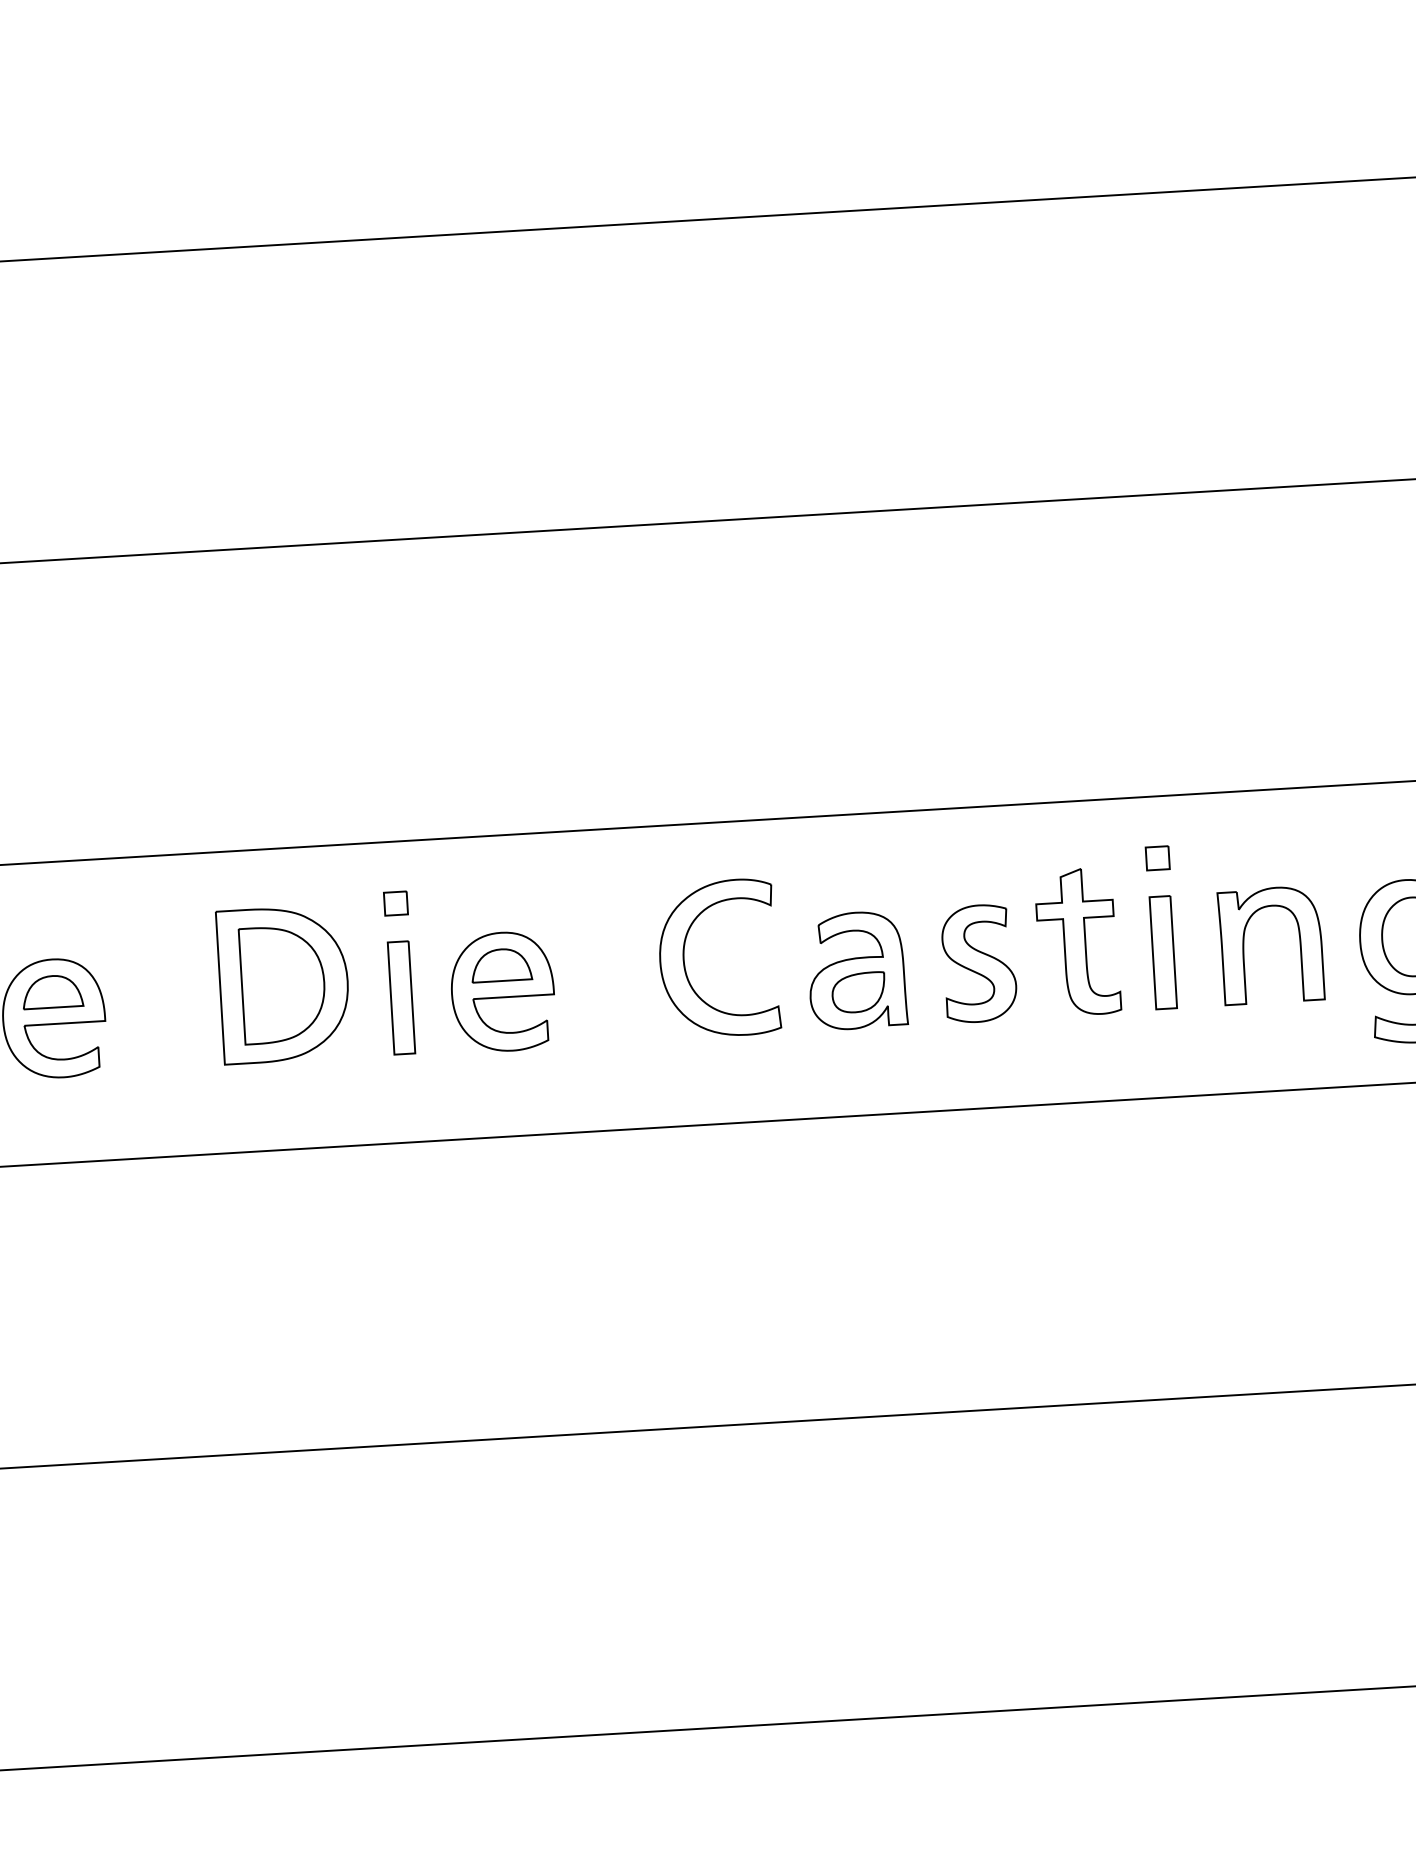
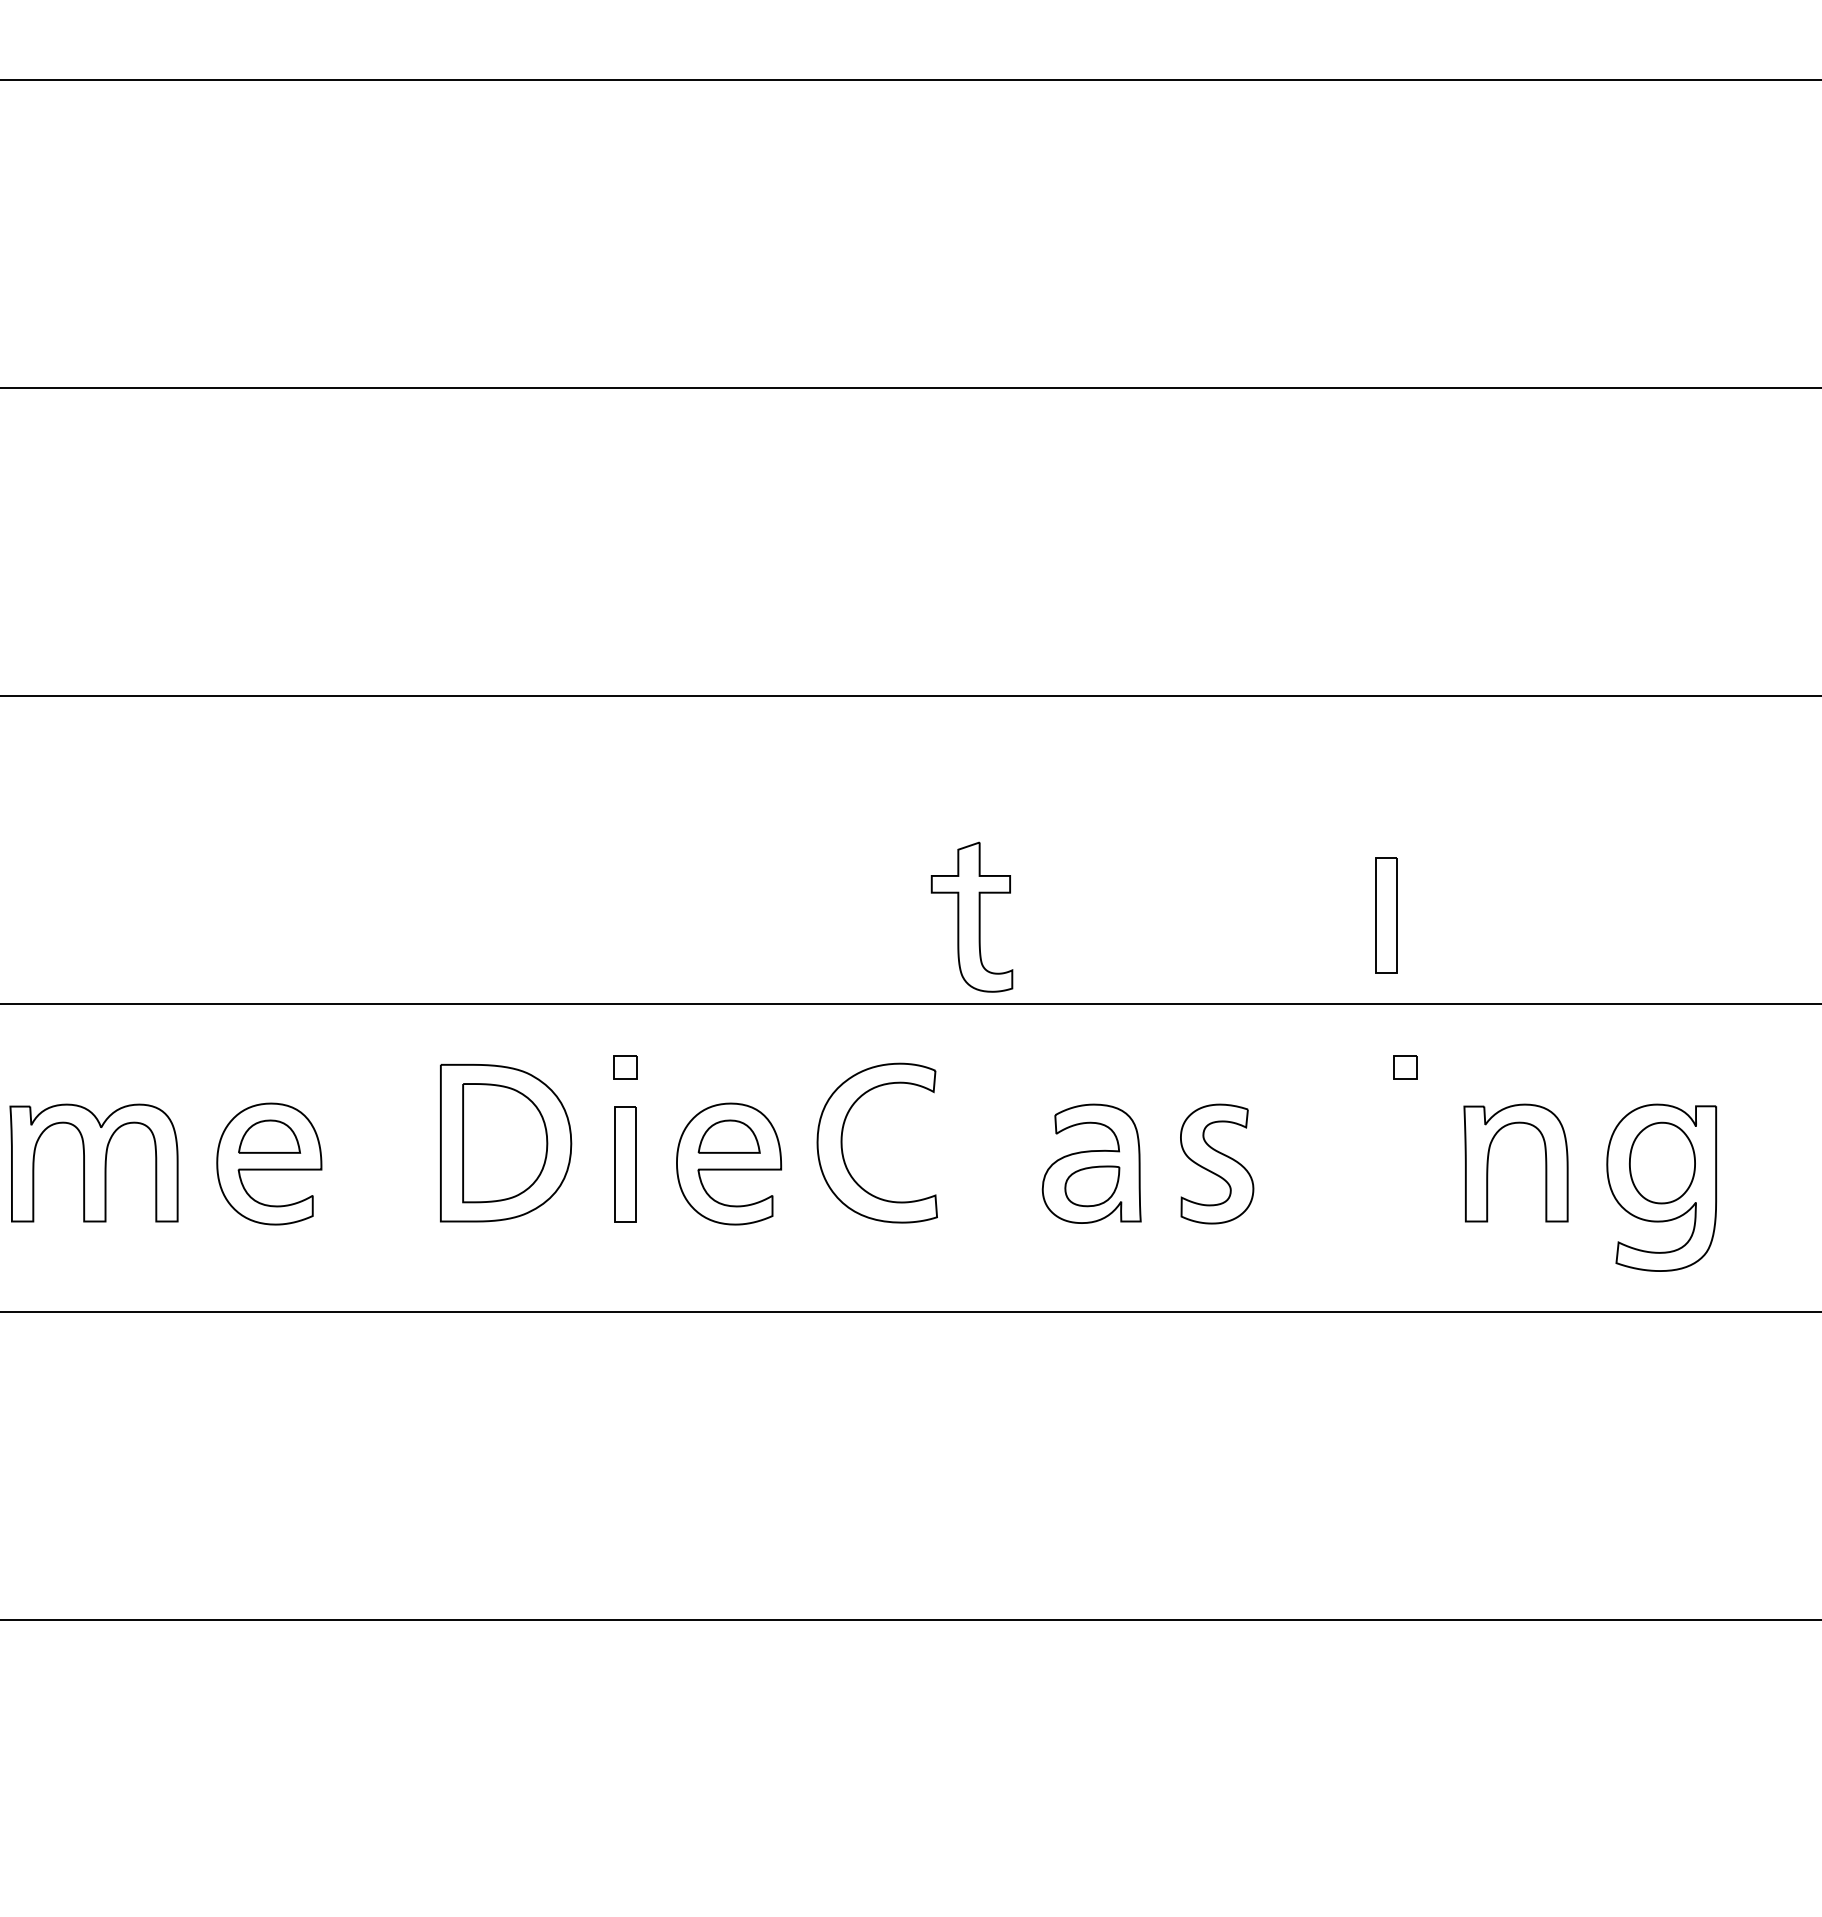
part: (1077, 941) -> (971, 916), moved
part: (1163, 953) -> (1386, 915), moved
part: (684, 960) -> (842, 1142), moved

